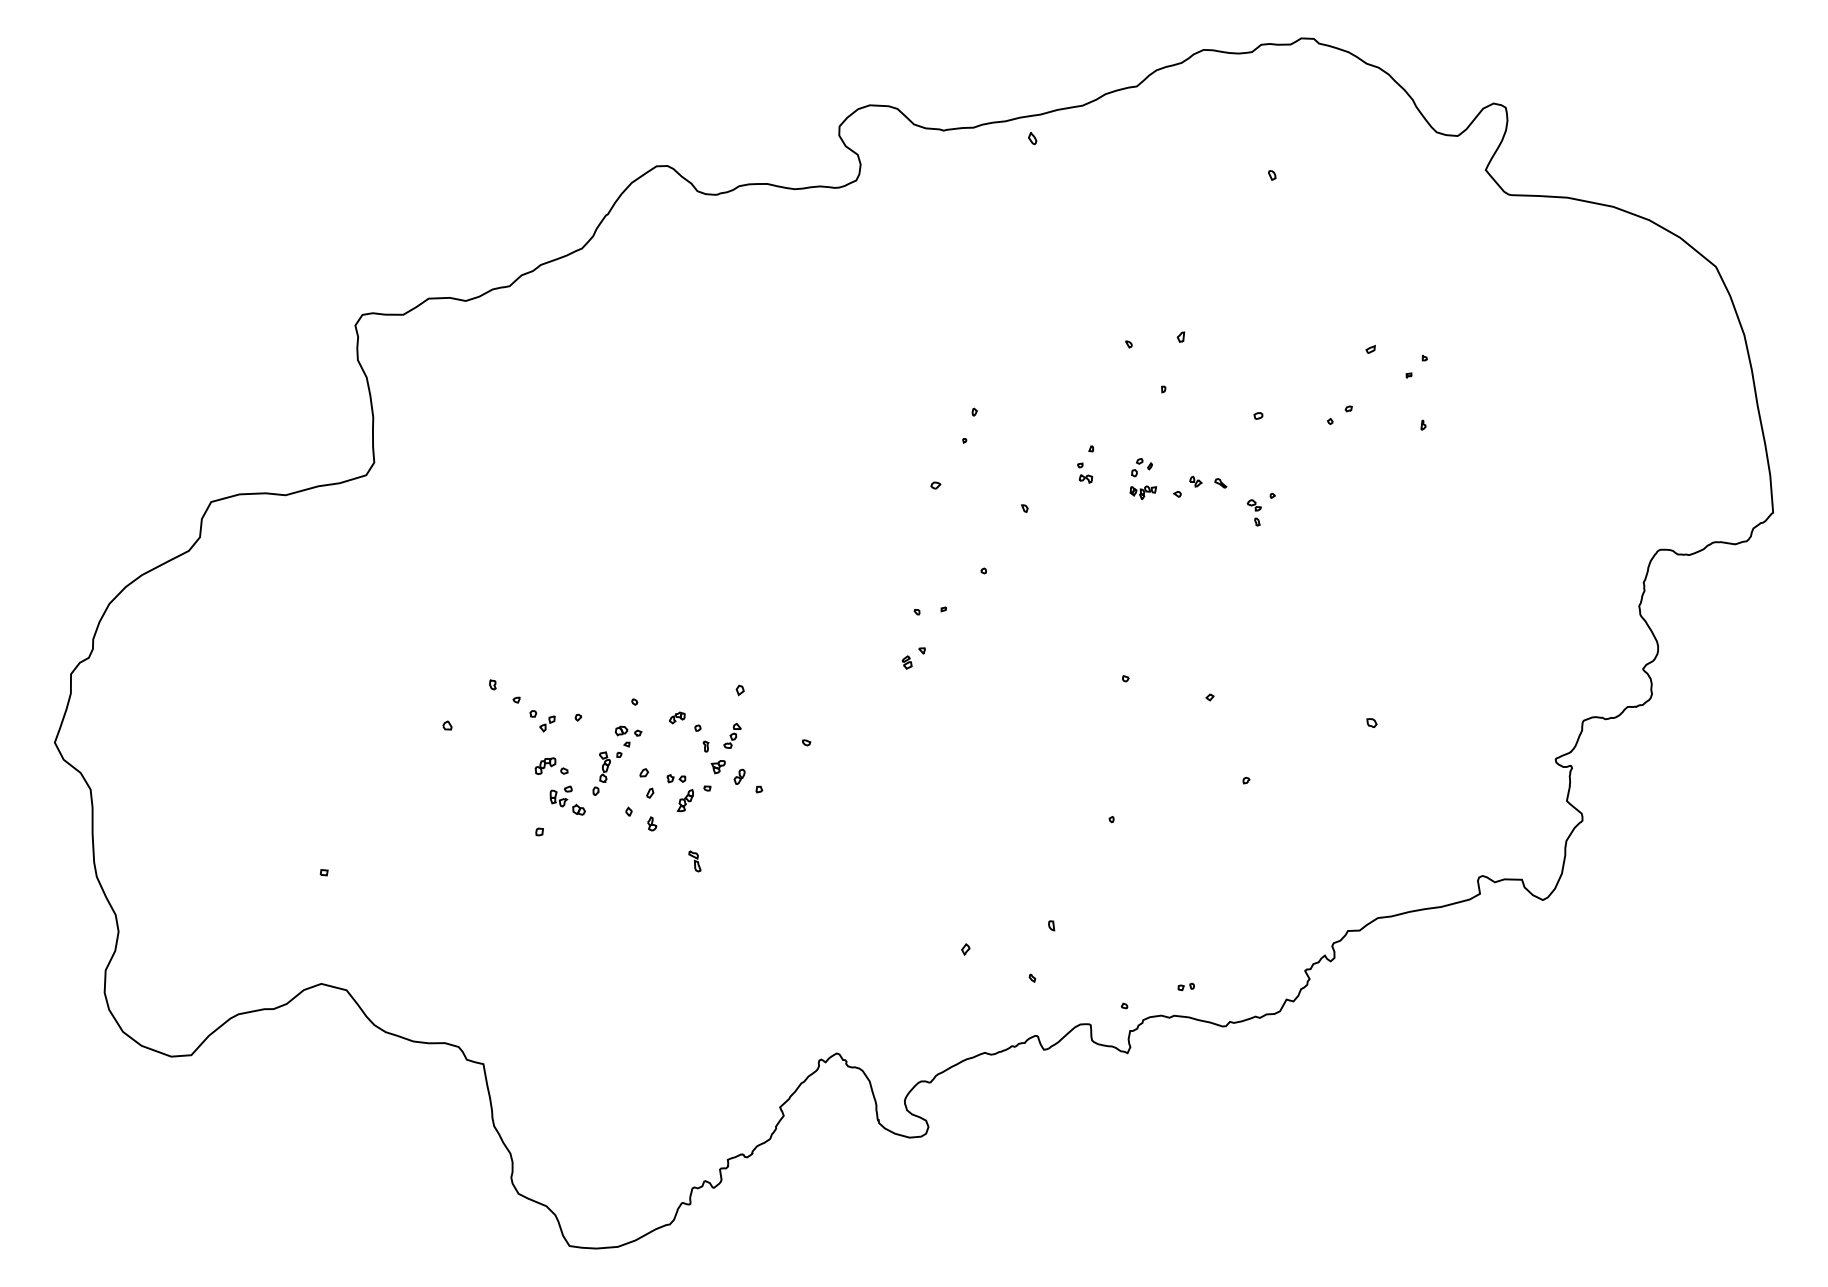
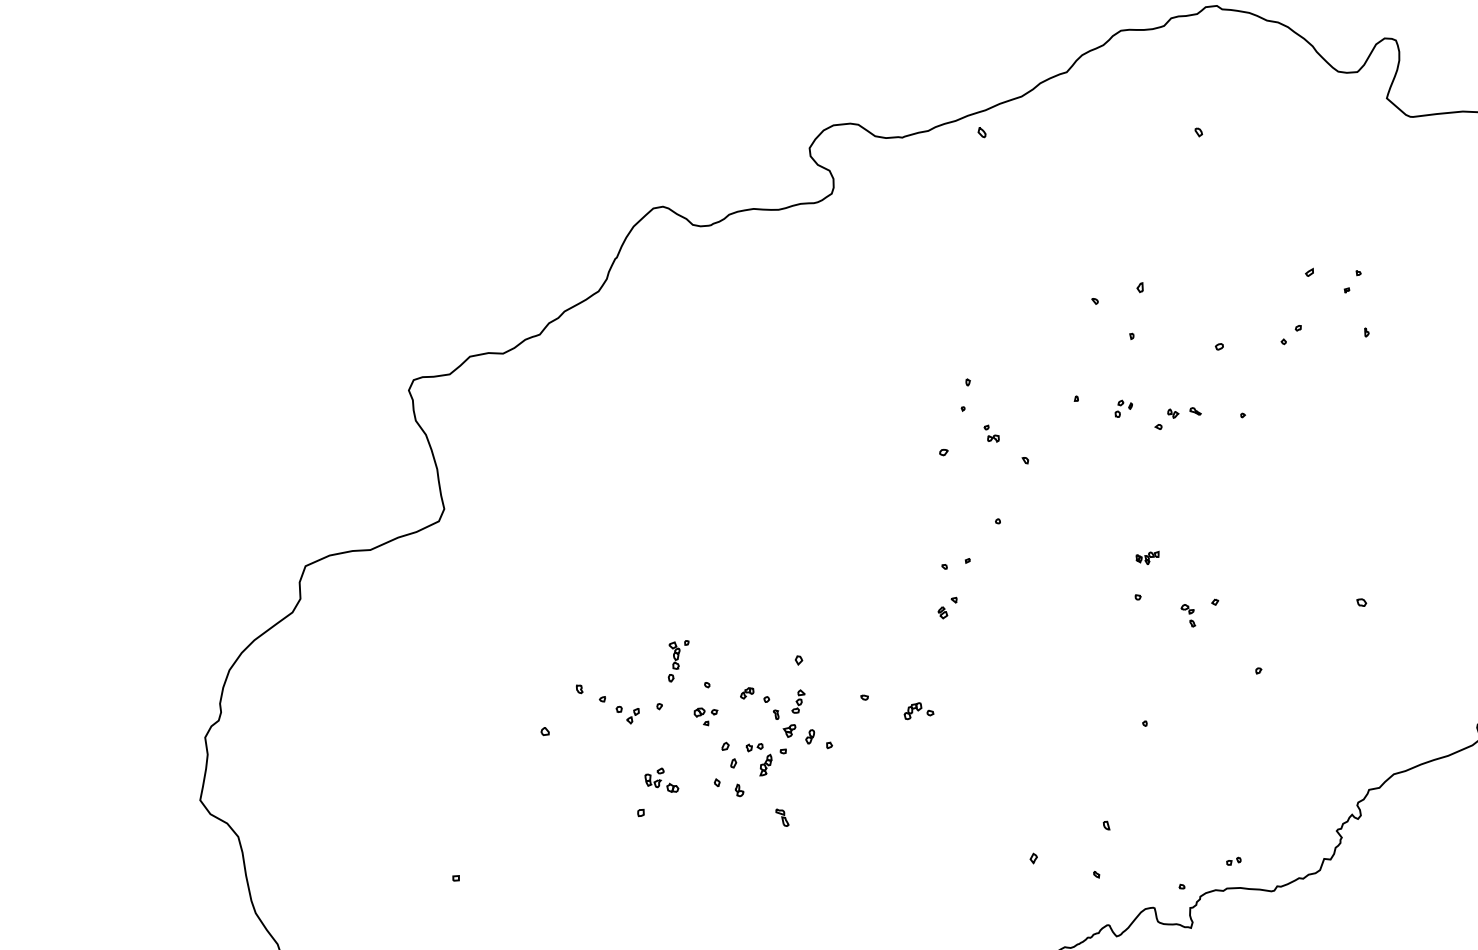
part: (1085, 472) -> (992, 433), moved
part: (1143, 492) -> (1148, 558), moved
part: (1253, 512) -> (1187, 615), moved
part: (551, 765) -> (918, 709), moved
part: (607, 773) -> (678, 660), moved

